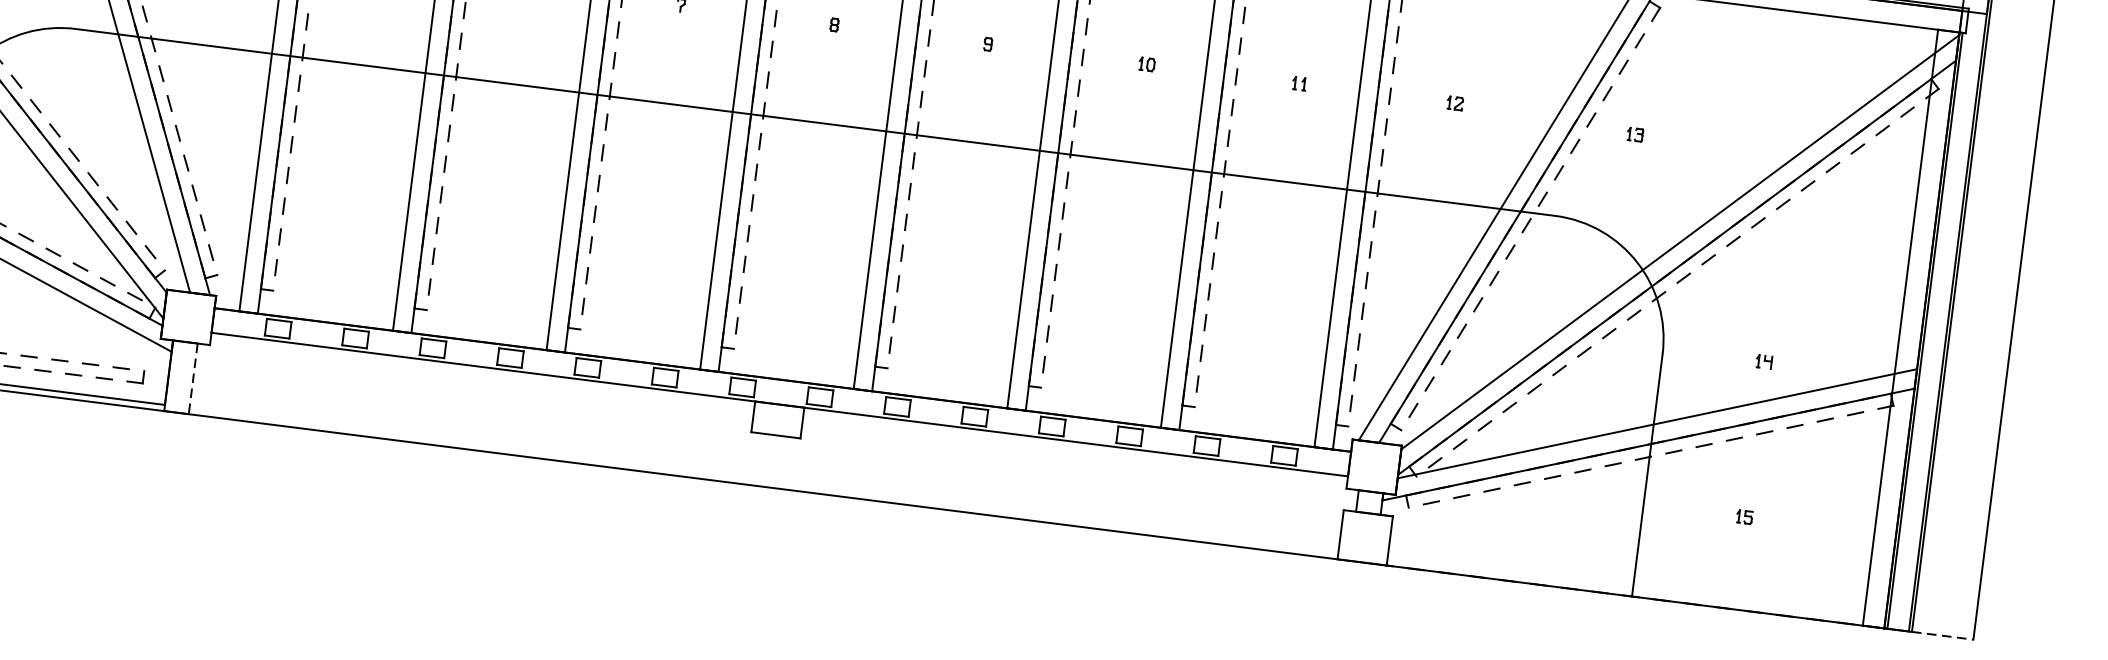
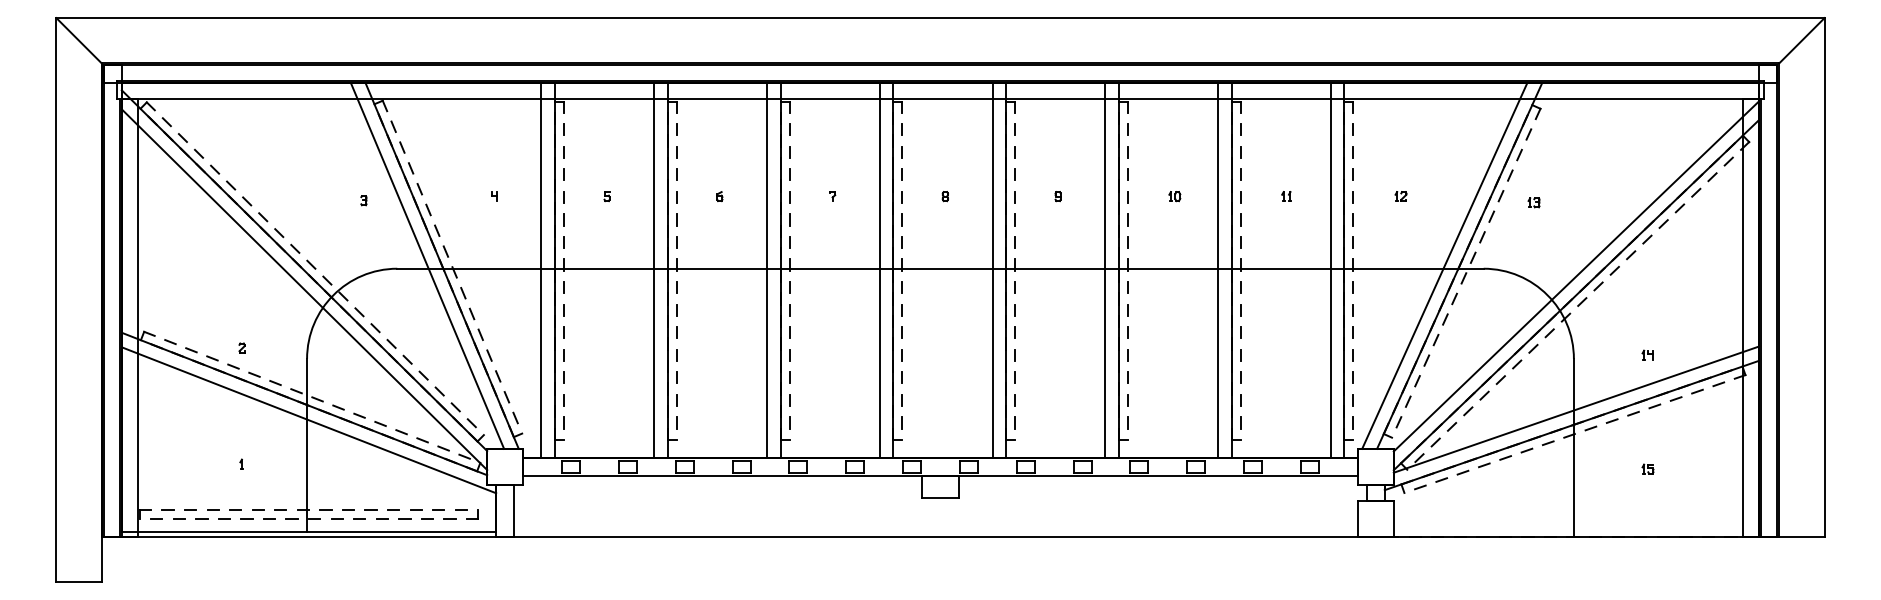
line: (193, 378) -> (514, 510), dashed -> solid
line: (1943, 635) -> (1802, 536), dashed -> solid

